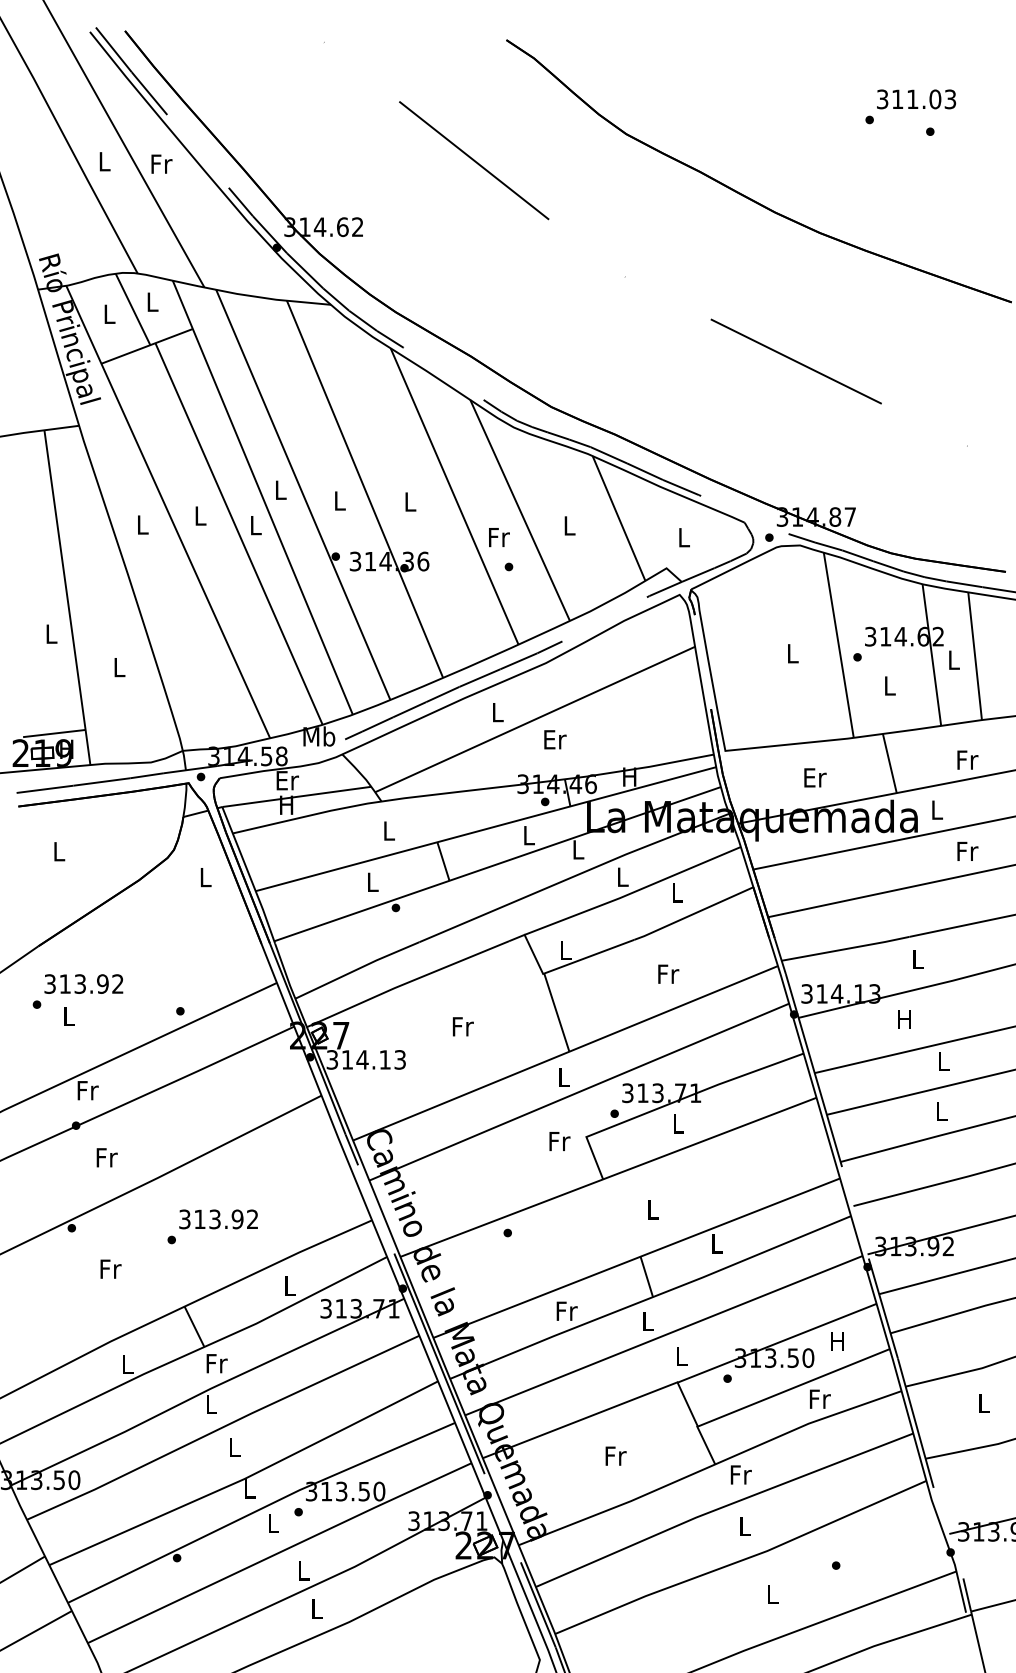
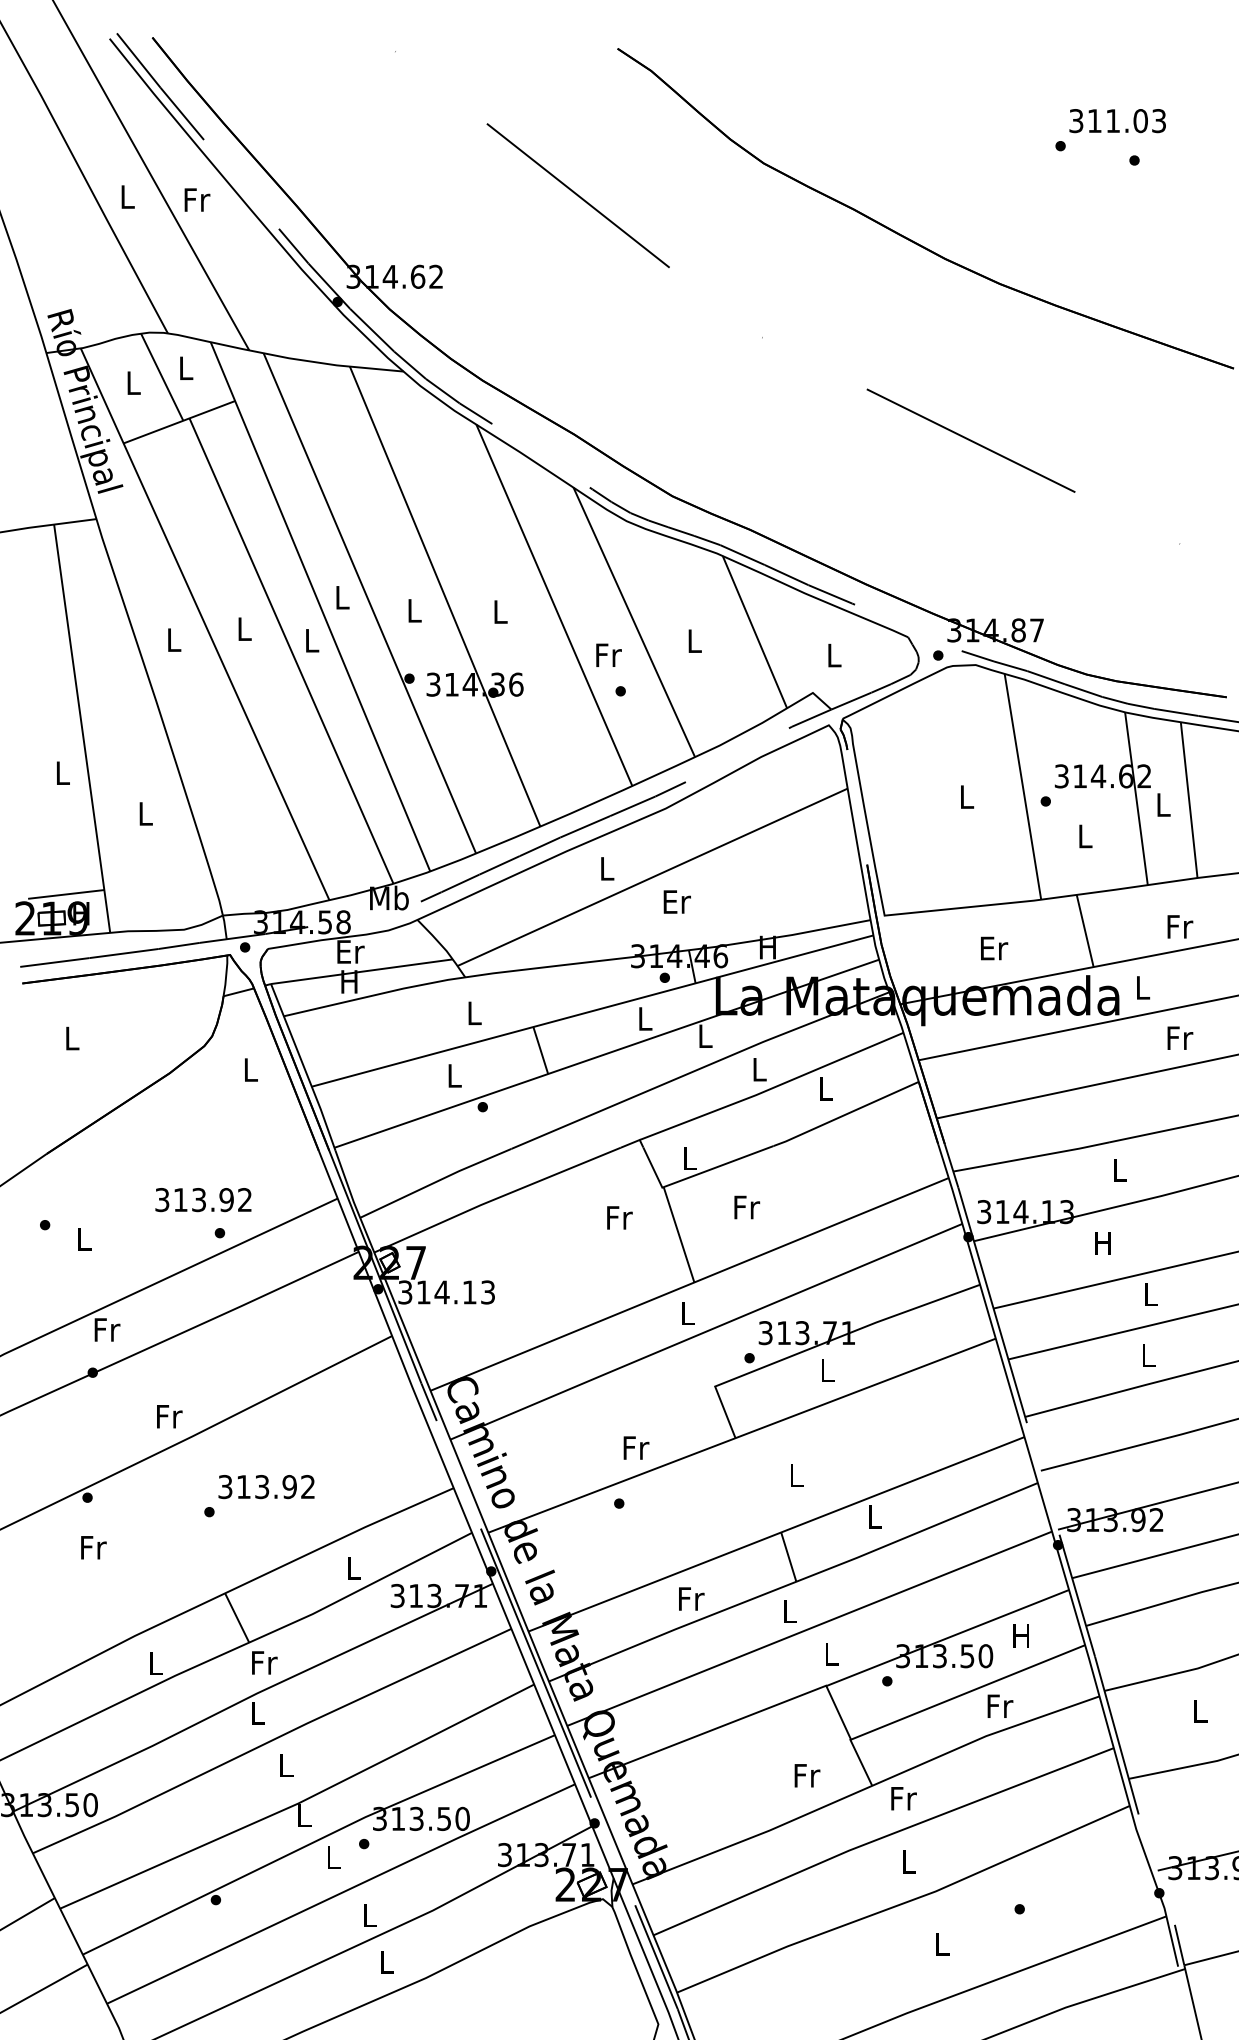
text: (668, 973) -> (746, 1206), moved
text: (83, 983) -> (203, 1199), moved
text: (463, 1026) -> (620, 1217), moved
text: (559, 1141) -> (635, 1448), moved
text: (106, 1157) -> (168, 1416), moved
text: (110, 1268) -> (93, 1546), moved
text: (615, 1455) -> (806, 1774), moved

